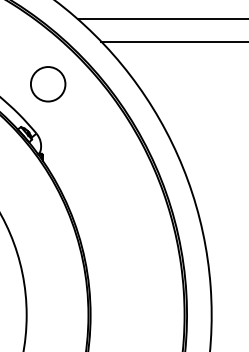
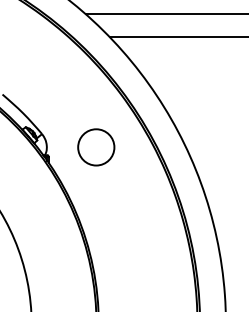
circle: (48, 84) -> (96, 147), moved

